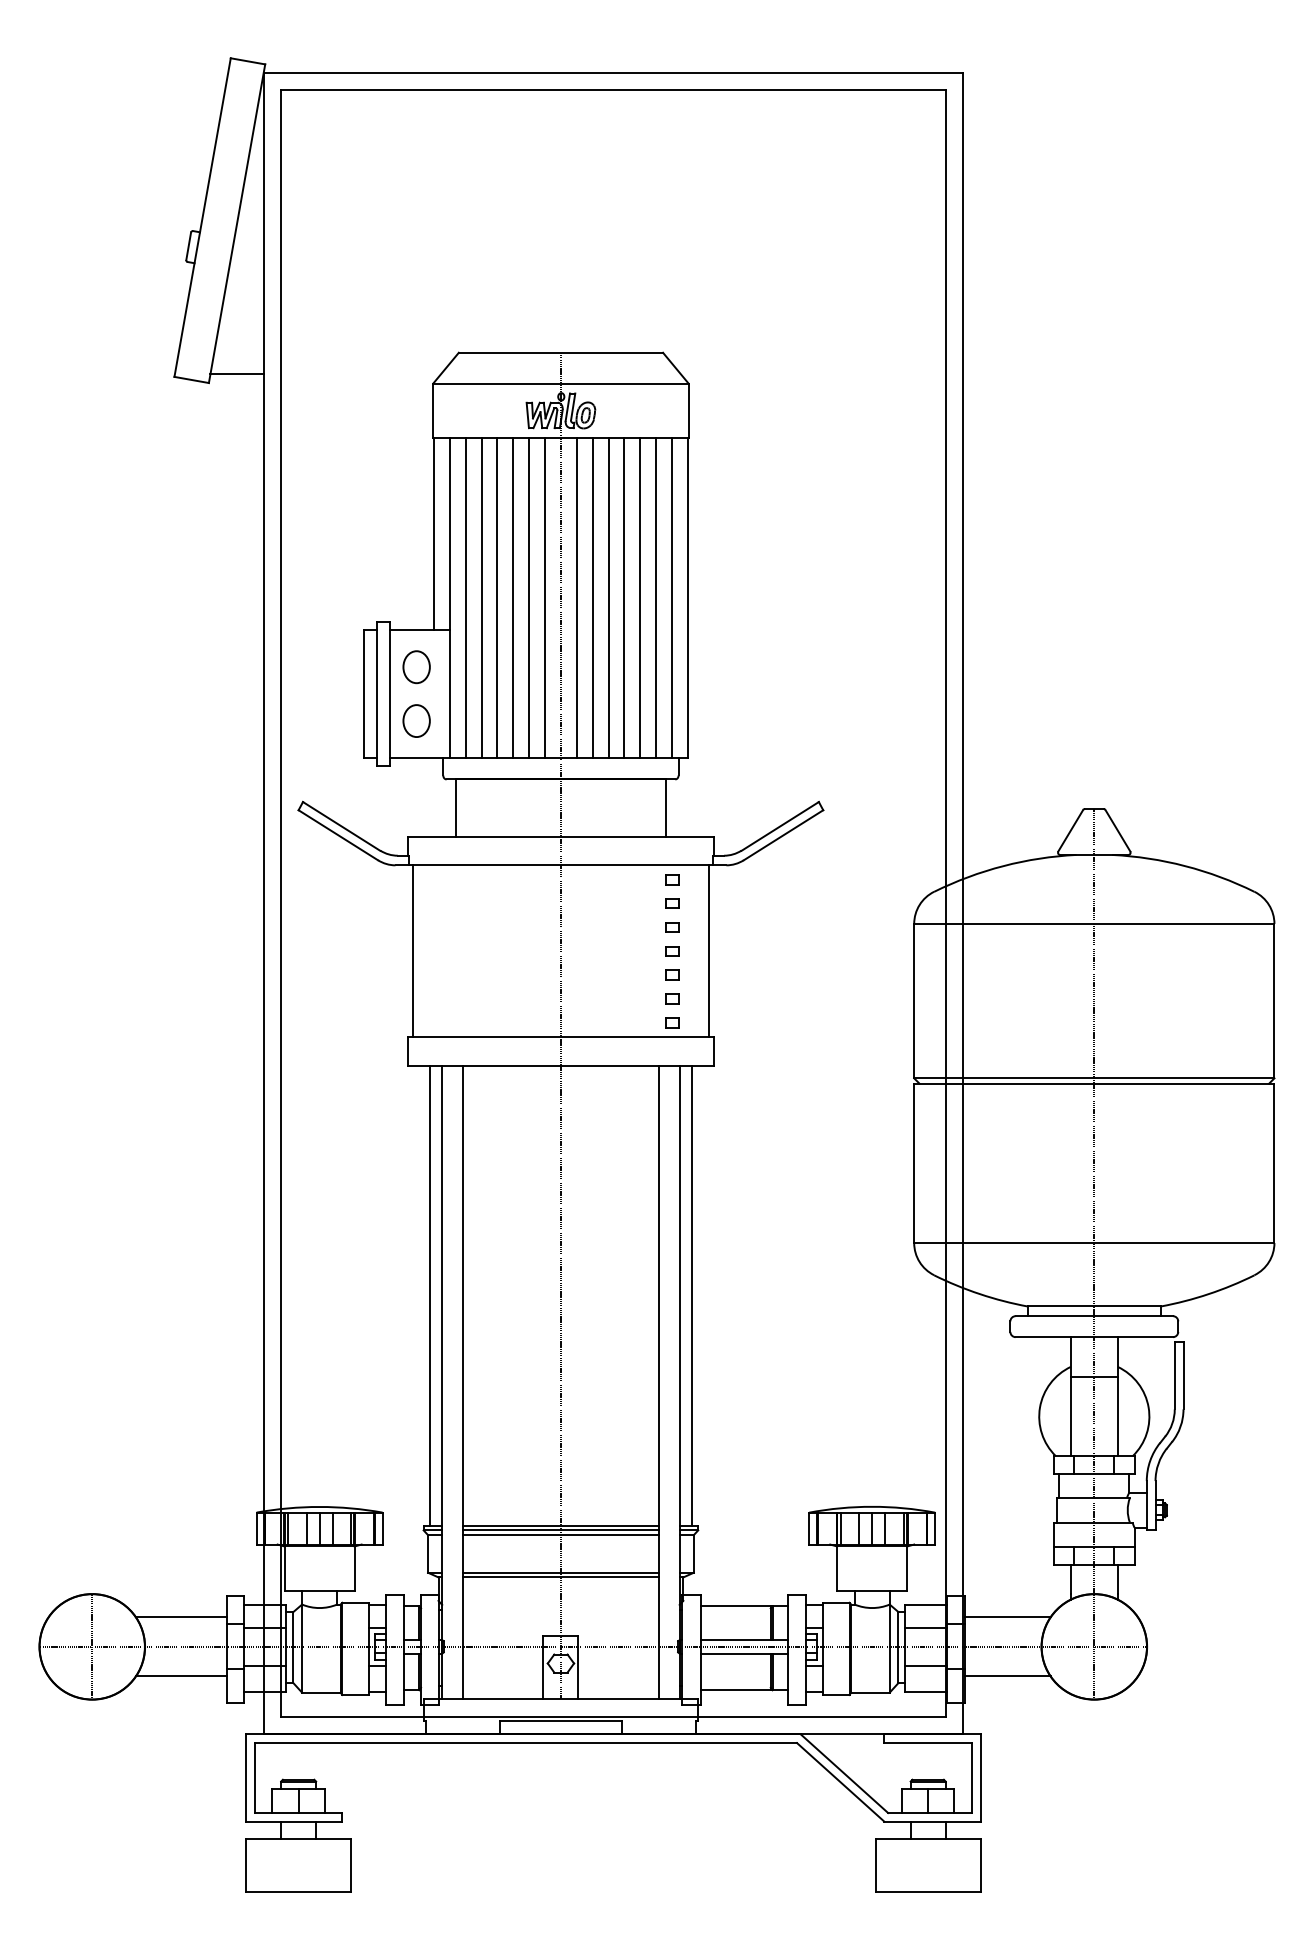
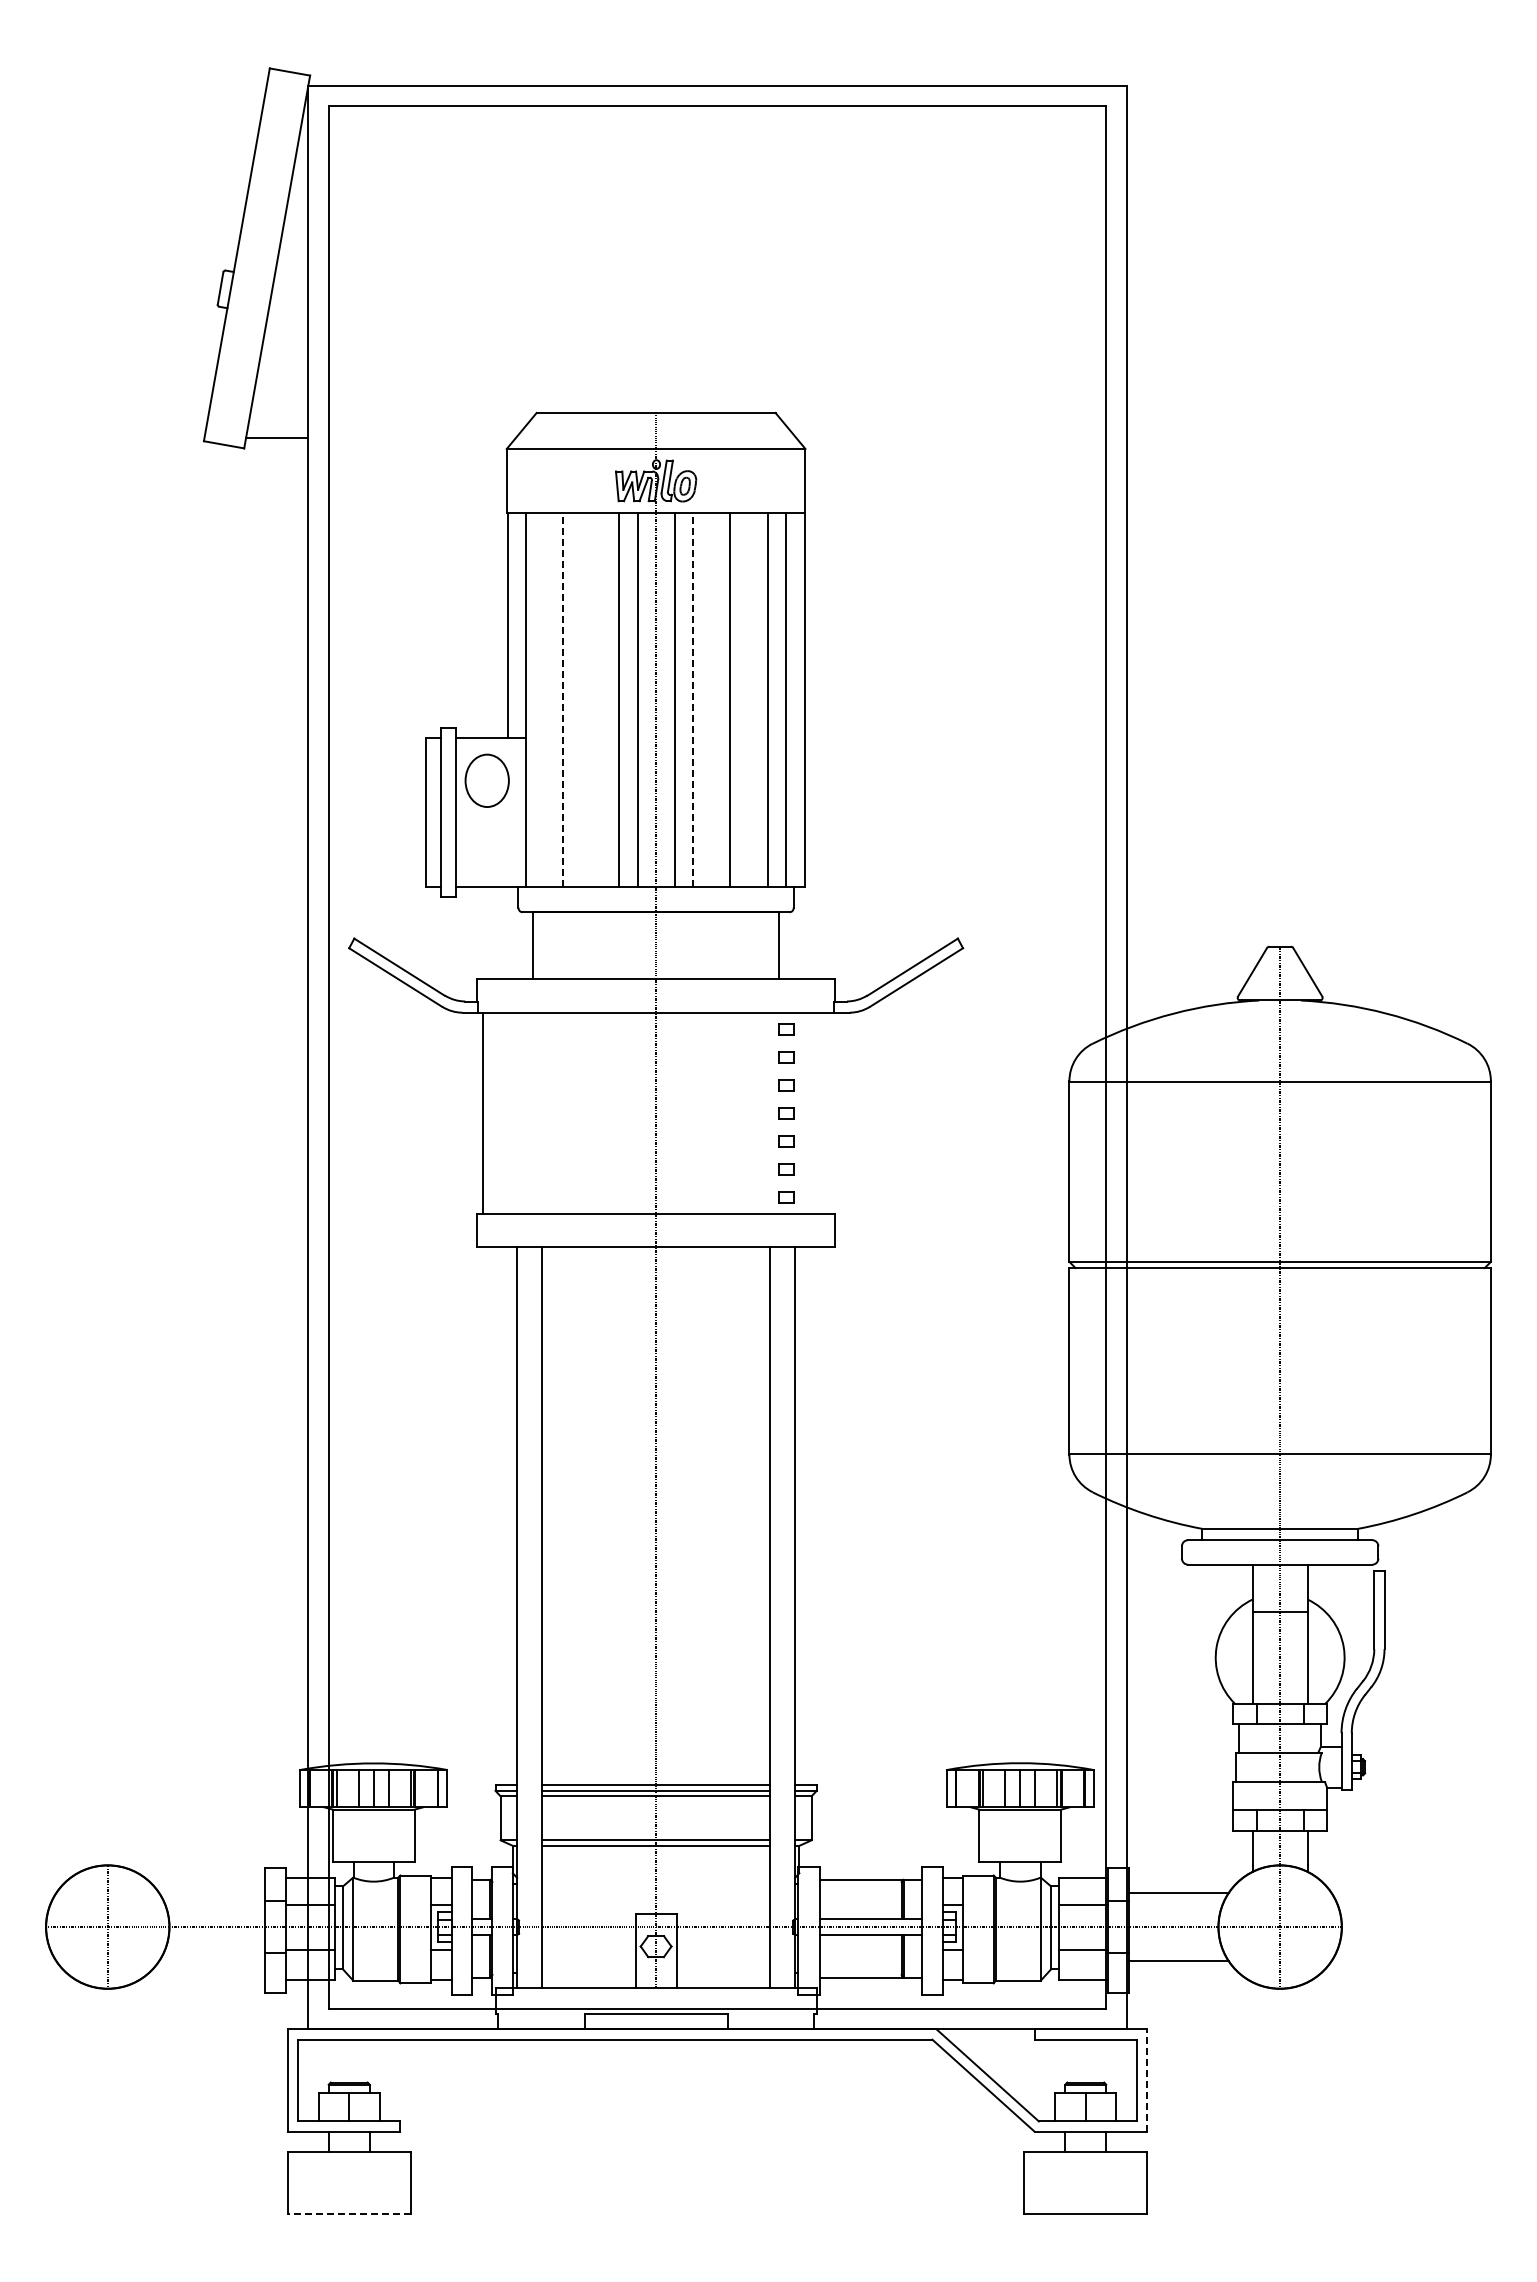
line: (465, 597) -> (544, 699), removed
line: (481, 597) -> (563, 699), solid -> dashed
line: (497, 597) -> (581, 699), removed
line: (513, 597) -> (600, 699), removed
line: (592, 597) -> (693, 699), solid -> dashed
line: (608, 597) -> (711, 699), removed
line: (640, 597) -> (749, 699), removed
part: (416, 666) -> (487, 780), size x1.4
part: (416, 720) -> (487, 843), removed
line: (708, 950) -> (828, 1112), removed
line: (429, 1295) -> (502, 1516), removed
line: (692, 1295) -> (809, 1516), removed
line: (180, 1617) -> (211, 1892), removed
line: (180, 1676) -> (211, 1961), removed
line: (980, 1777) -> (1147, 2080), solid -> dashed
line: (298, 1891) -> (348, 2213), solid -> dashed

